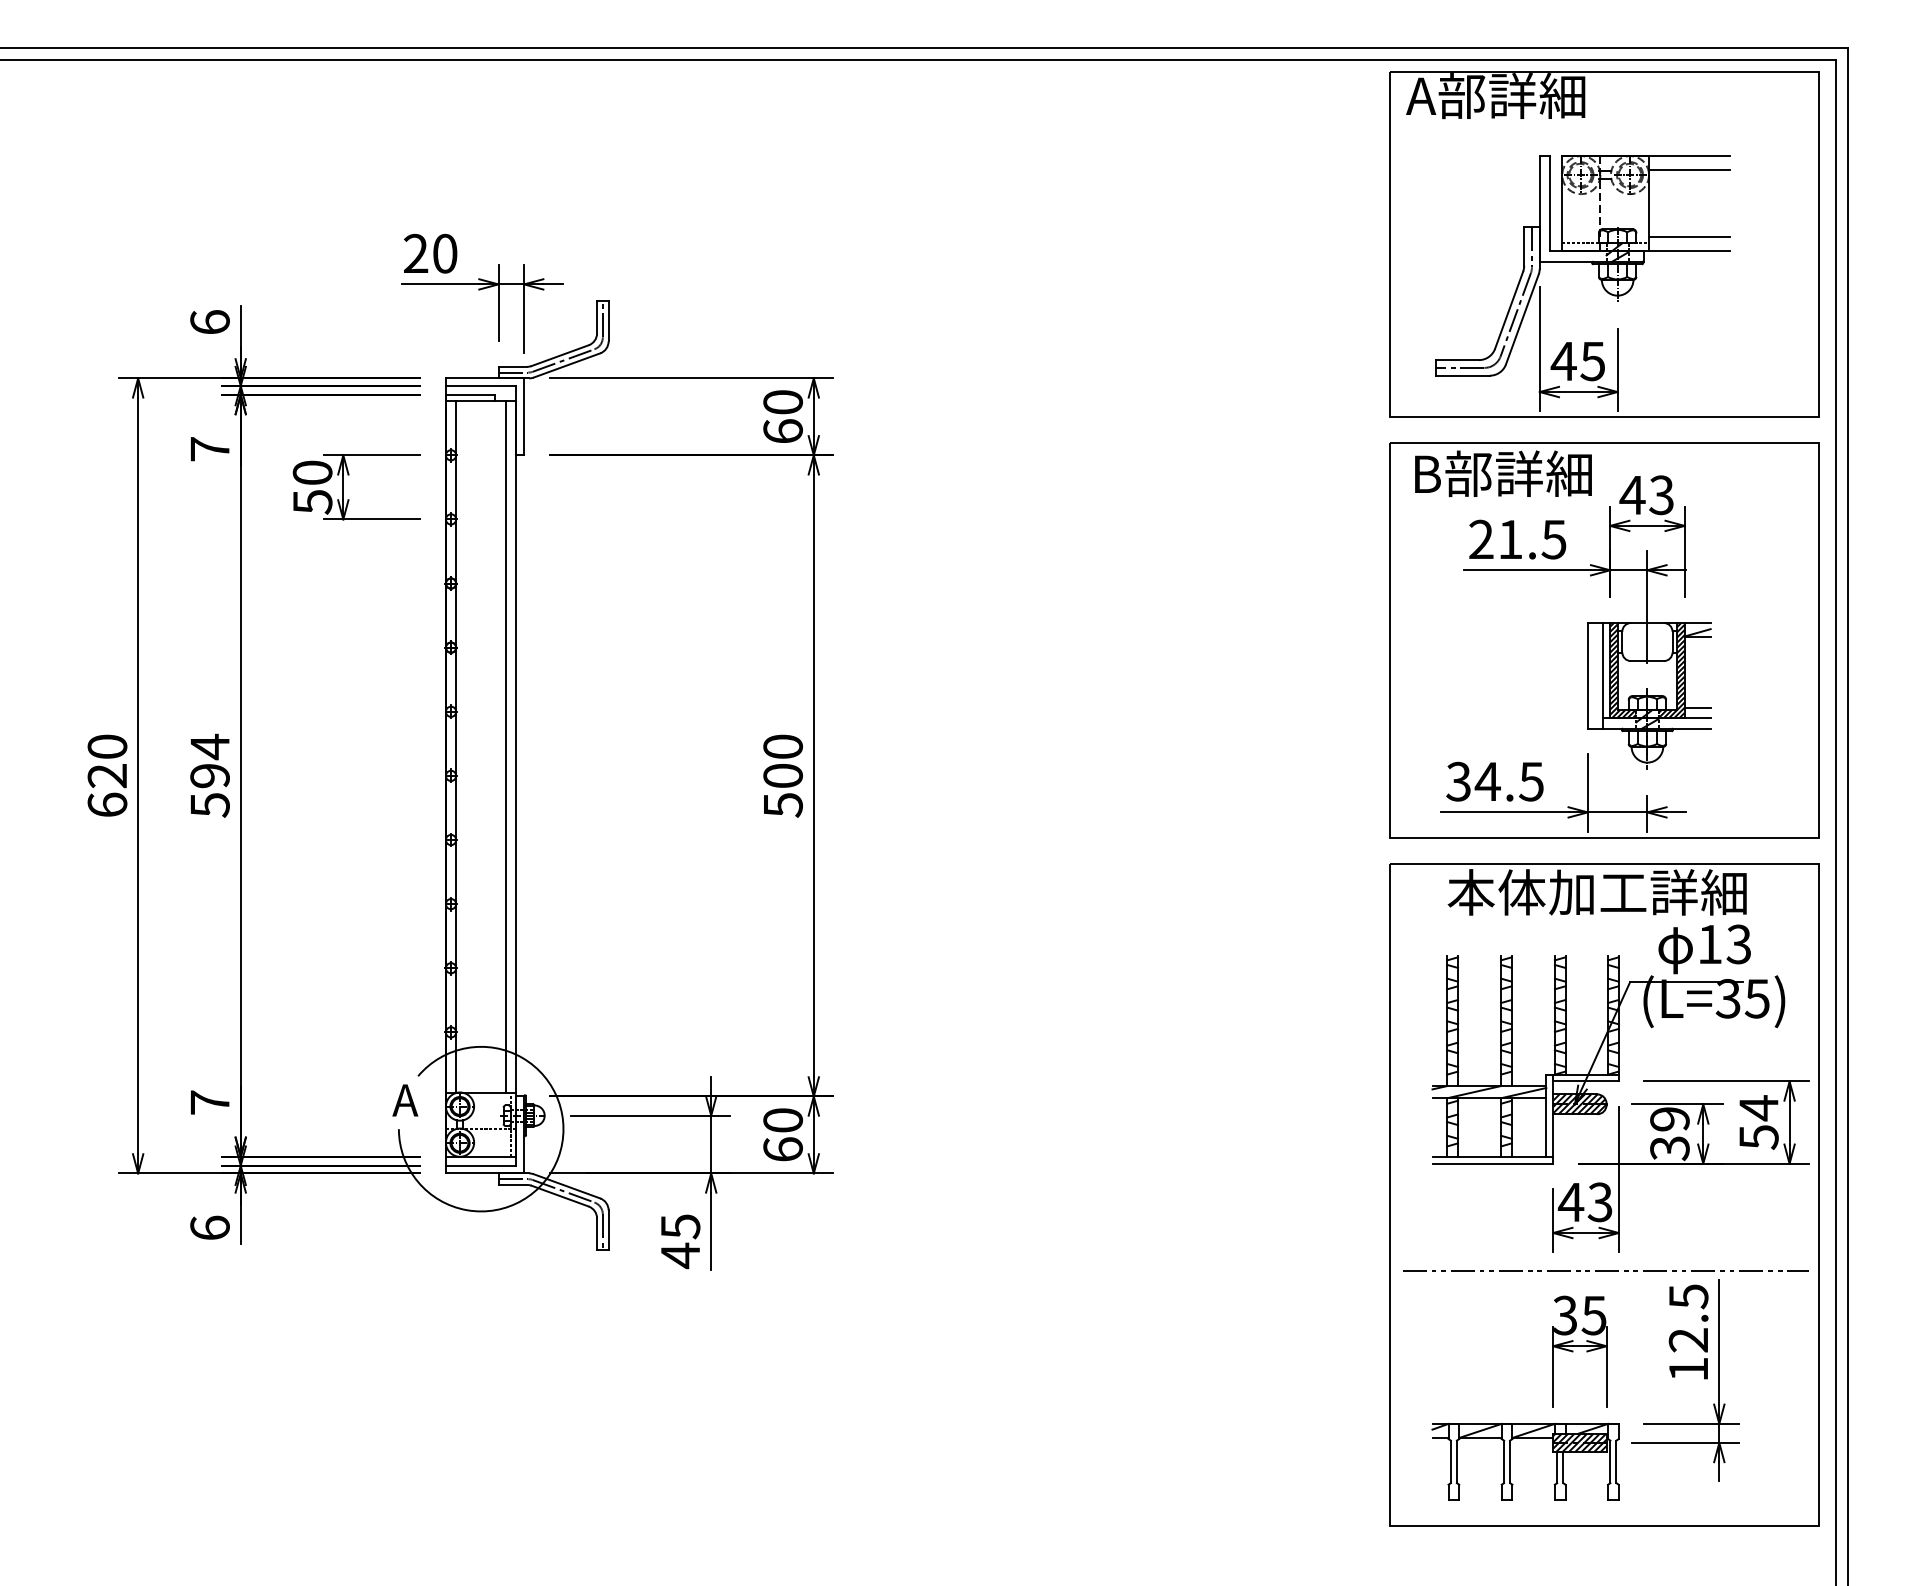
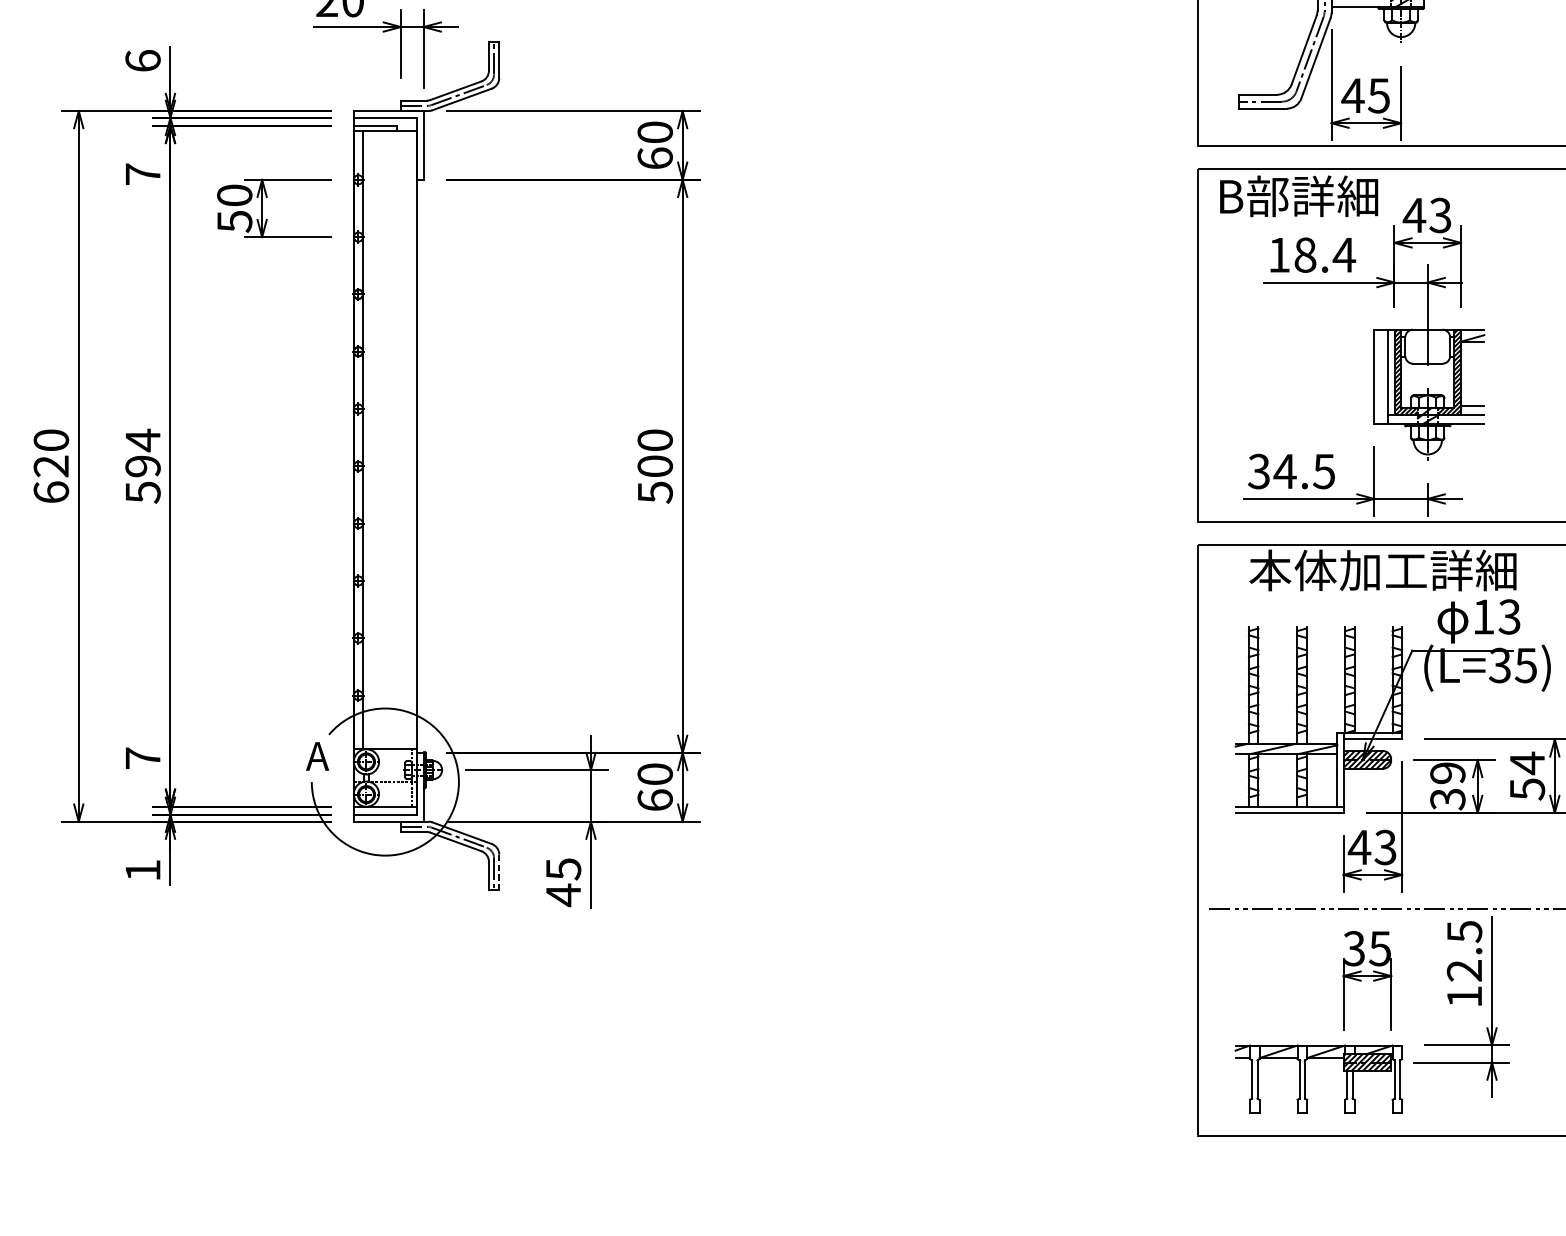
text: (1518, 539) -> (1312, 255), 21.5 -> 18.4
line: (506, 746) -> (407, 440), removed
text: (209, 1227) -> (142, 869), 6 -> 1
line: (608, 1229) -> (499, 871), solid -> dashed

